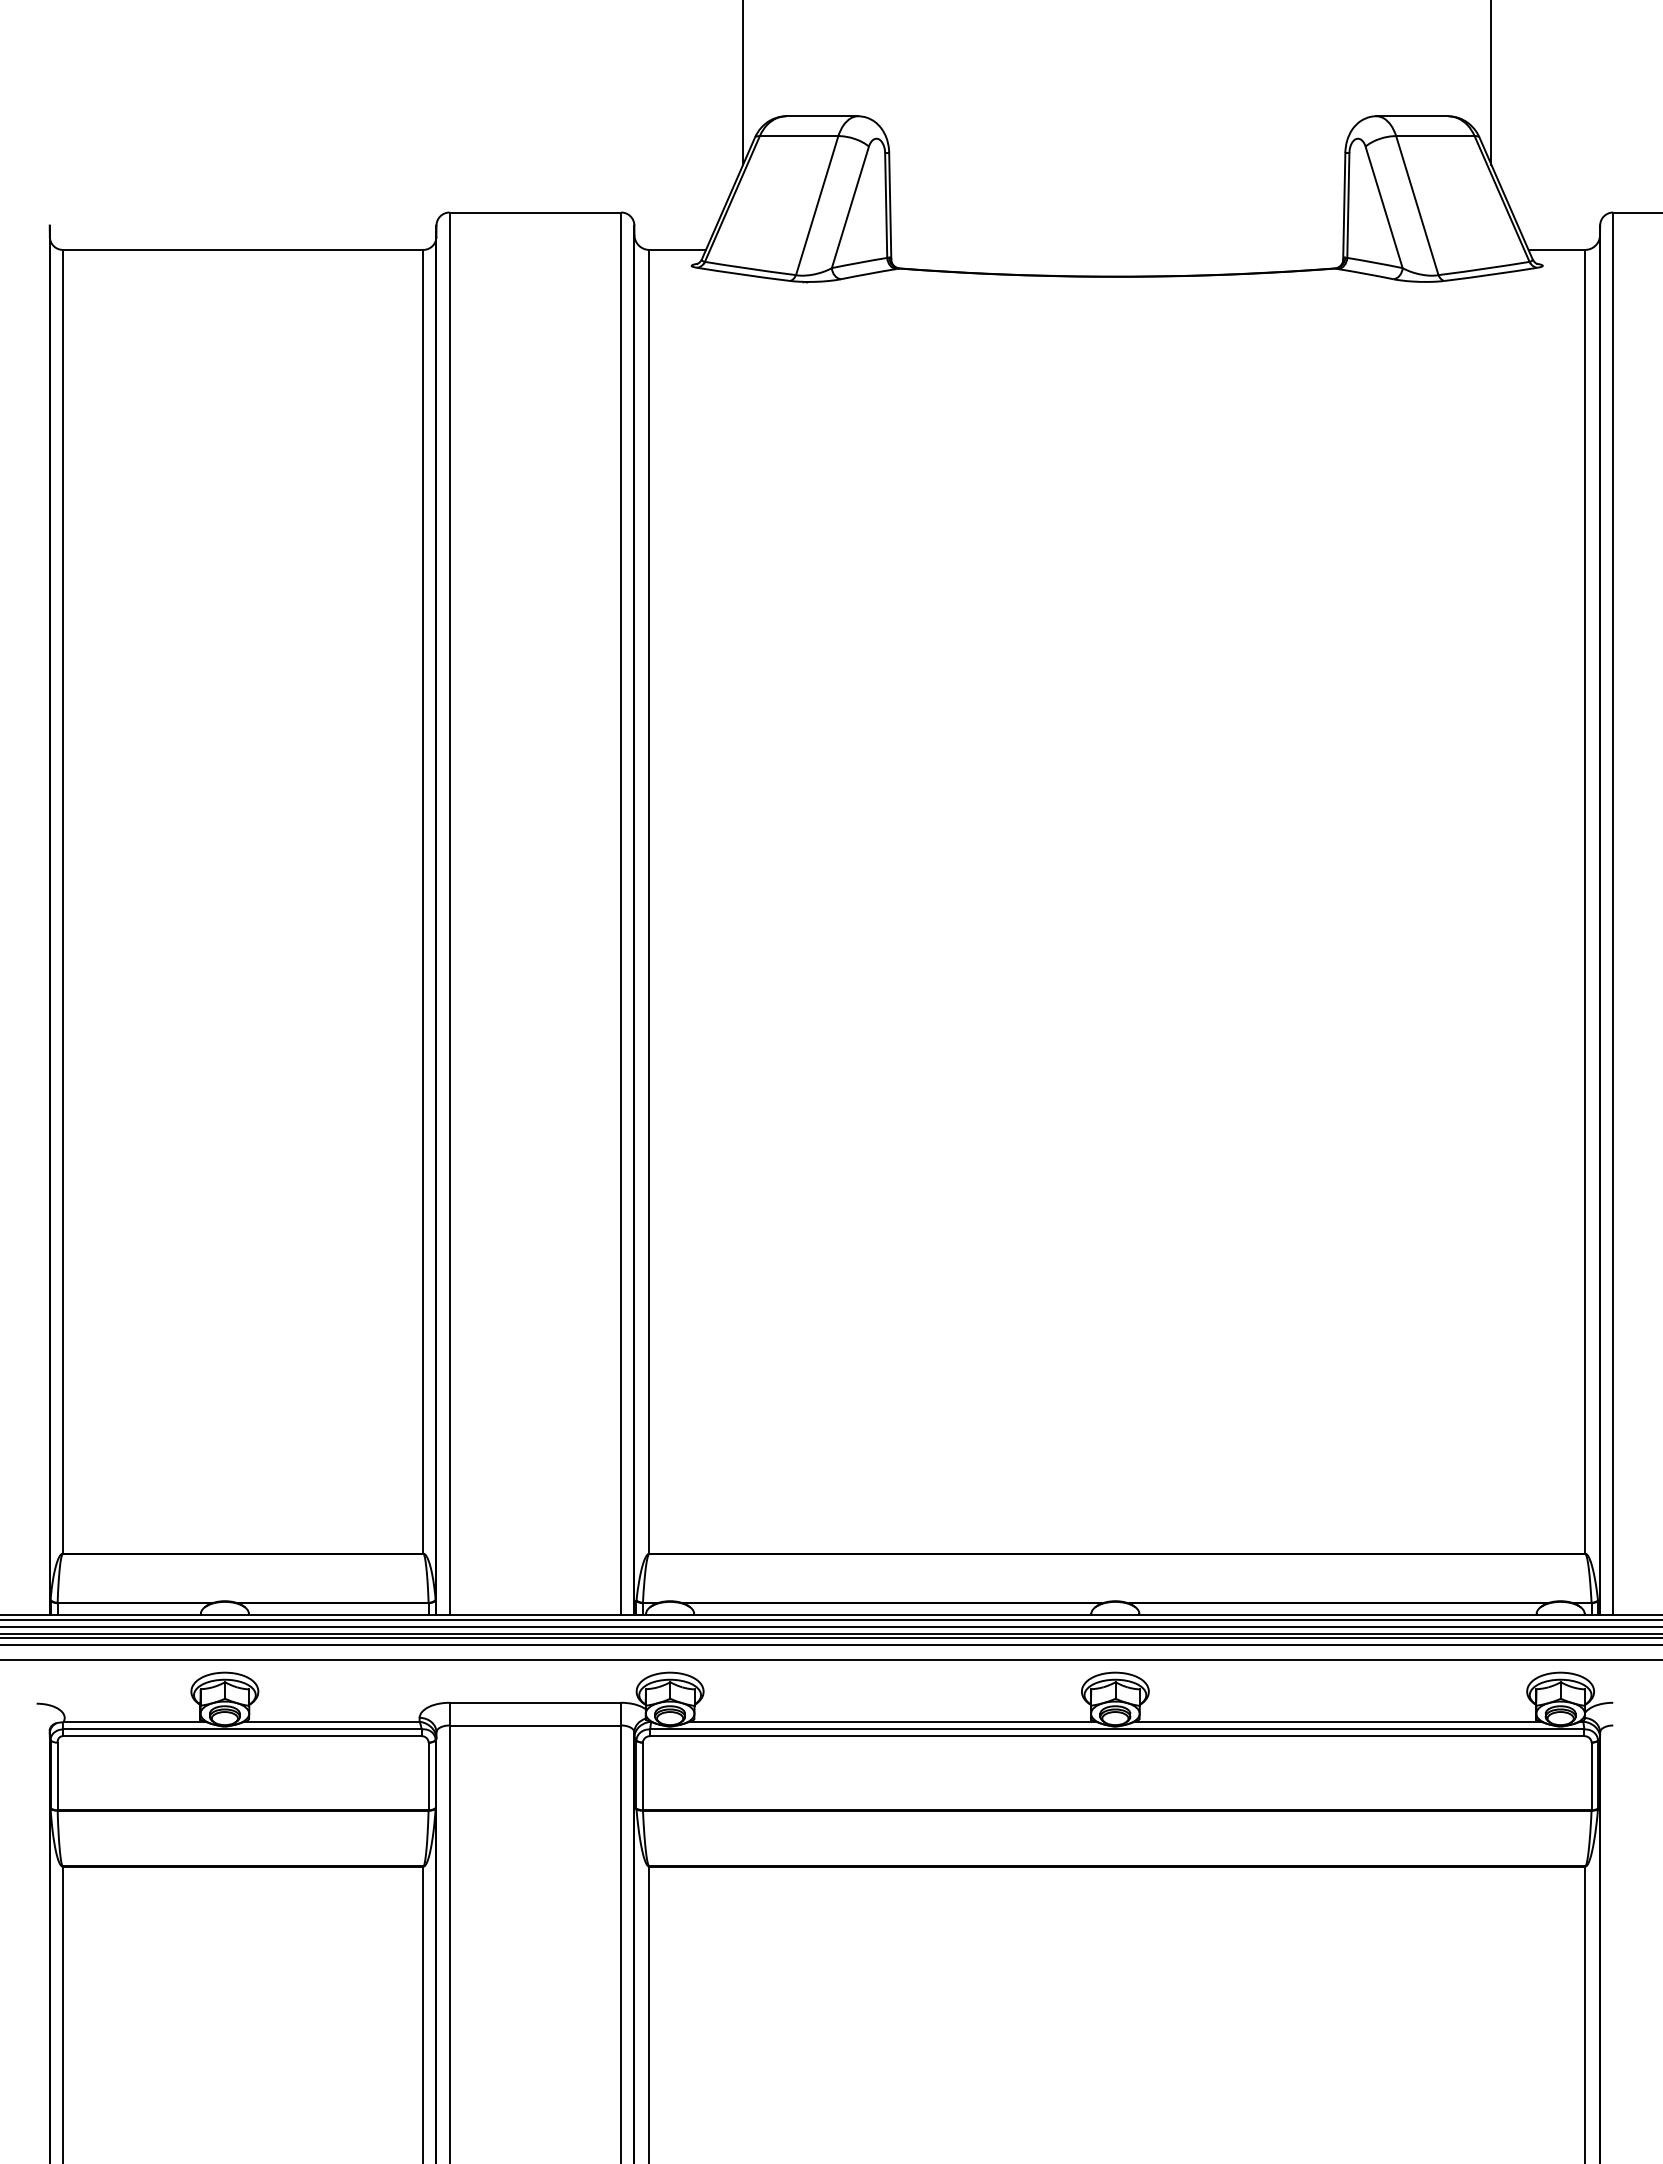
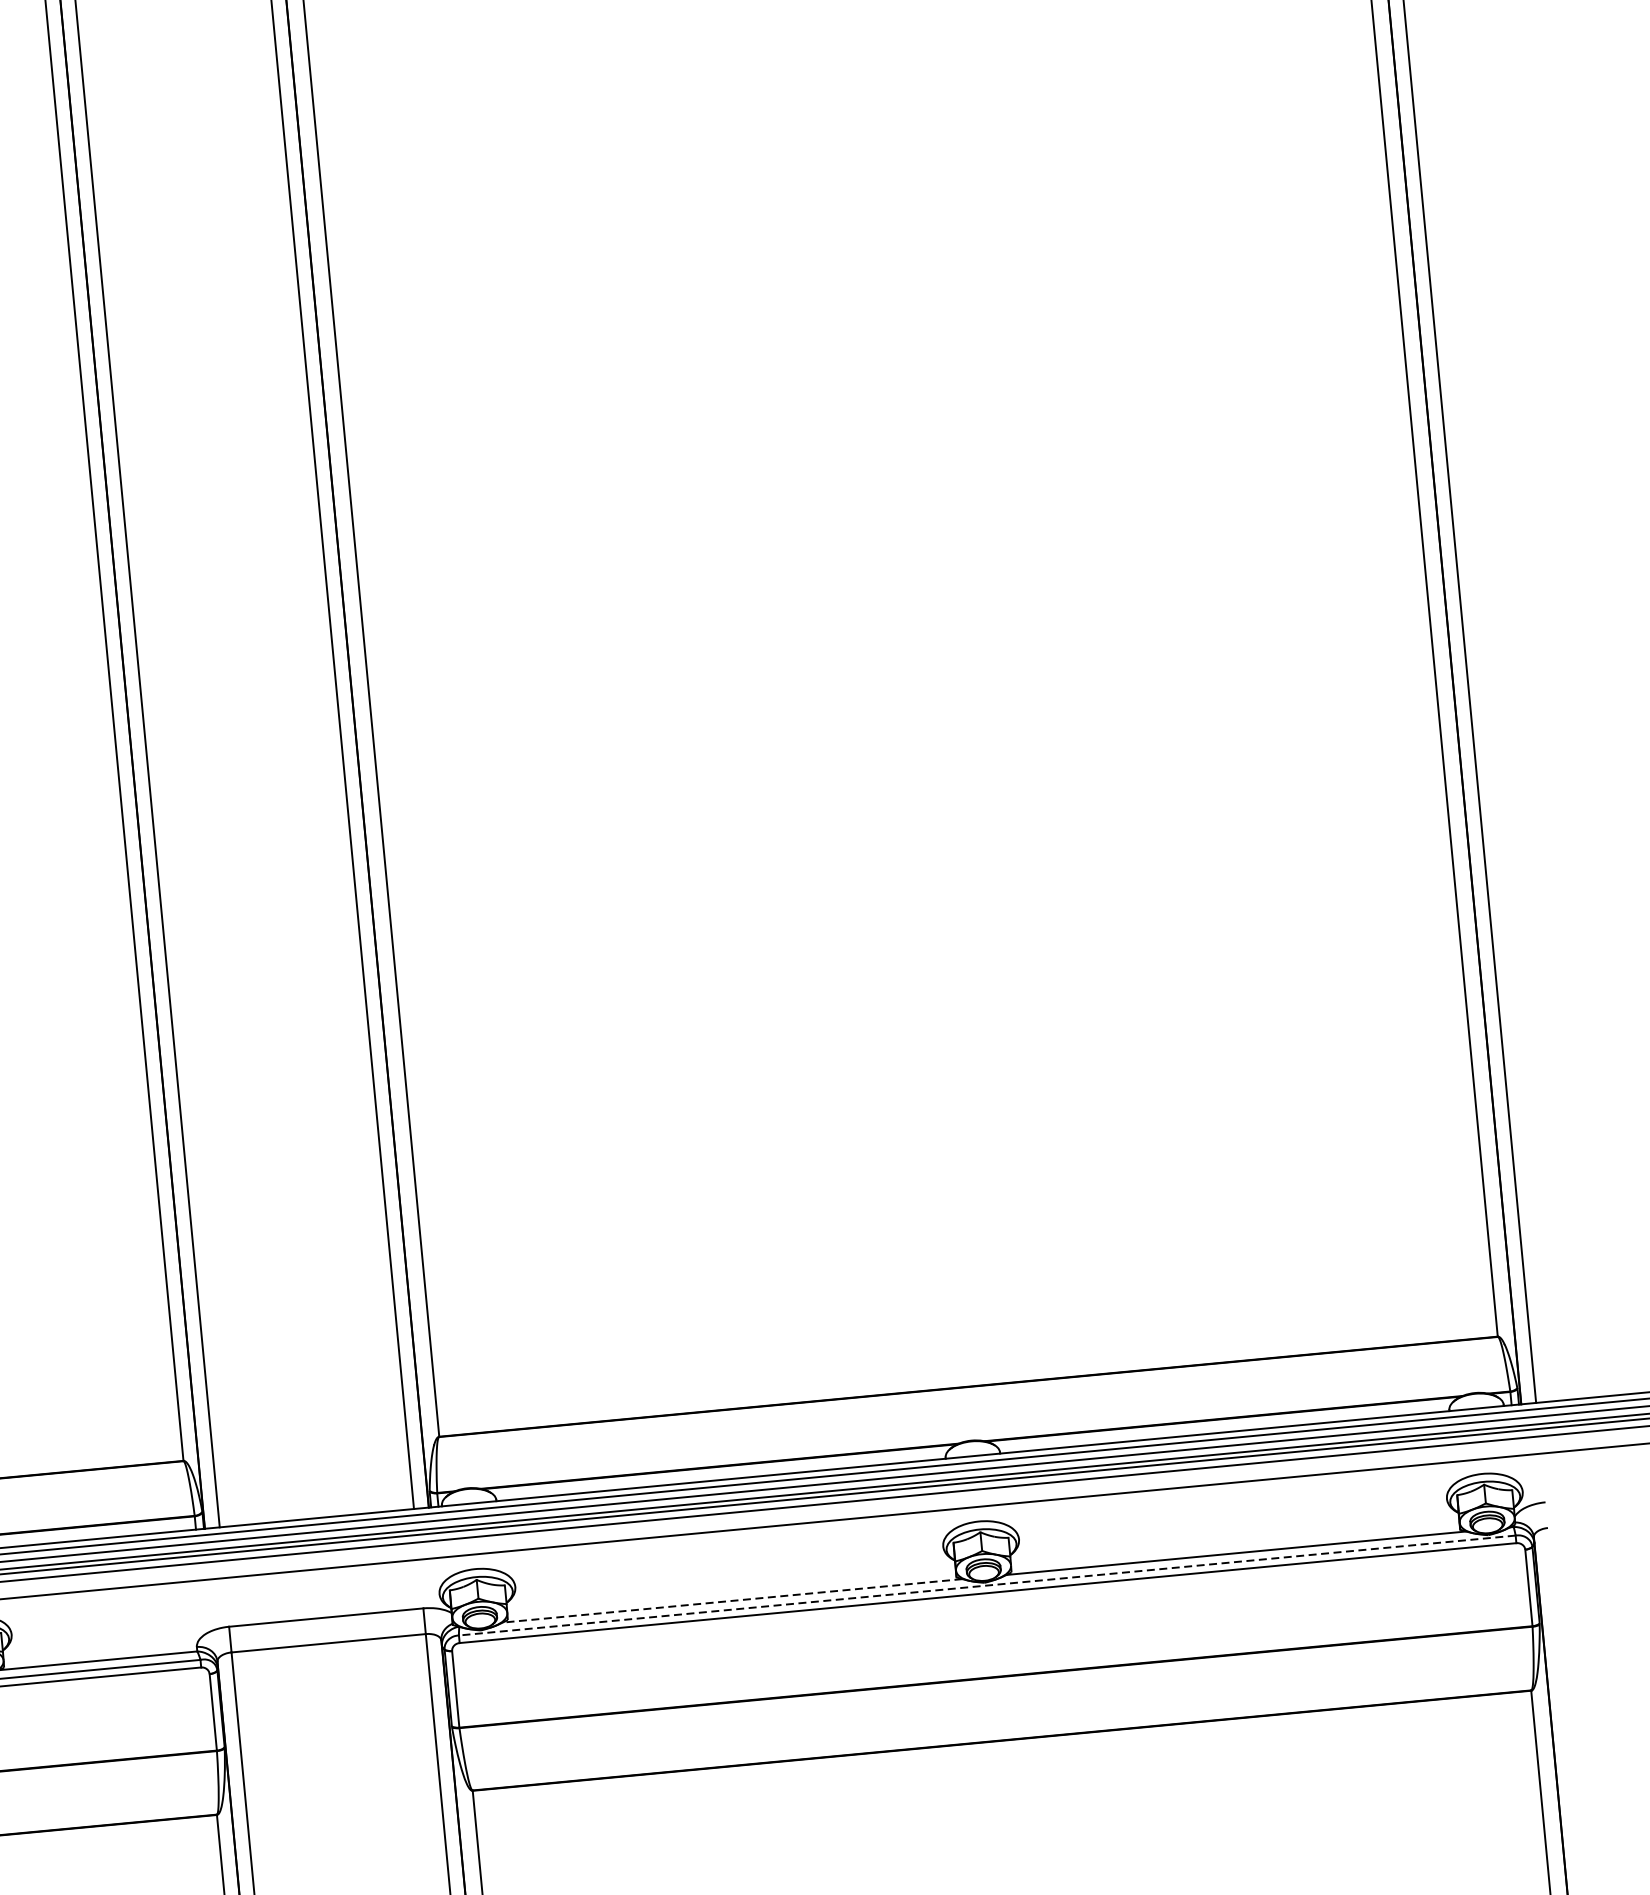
line: (892, 1721) -> (732, 1600), solid -> dashed
line: (1116, 1729) -> (986, 1585), solid -> dashed

